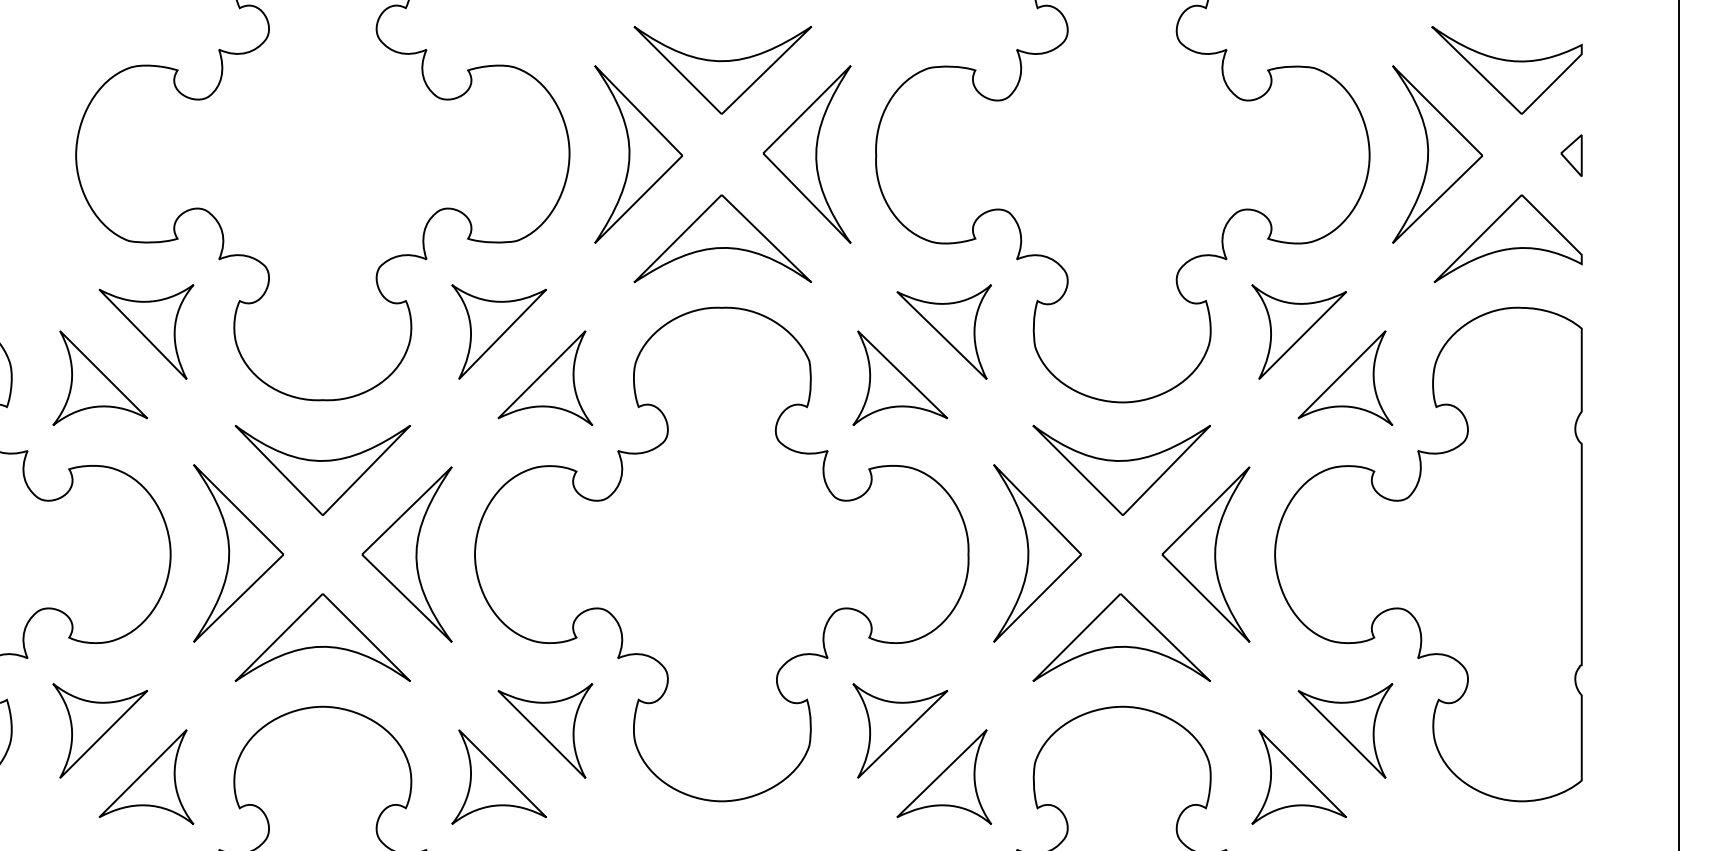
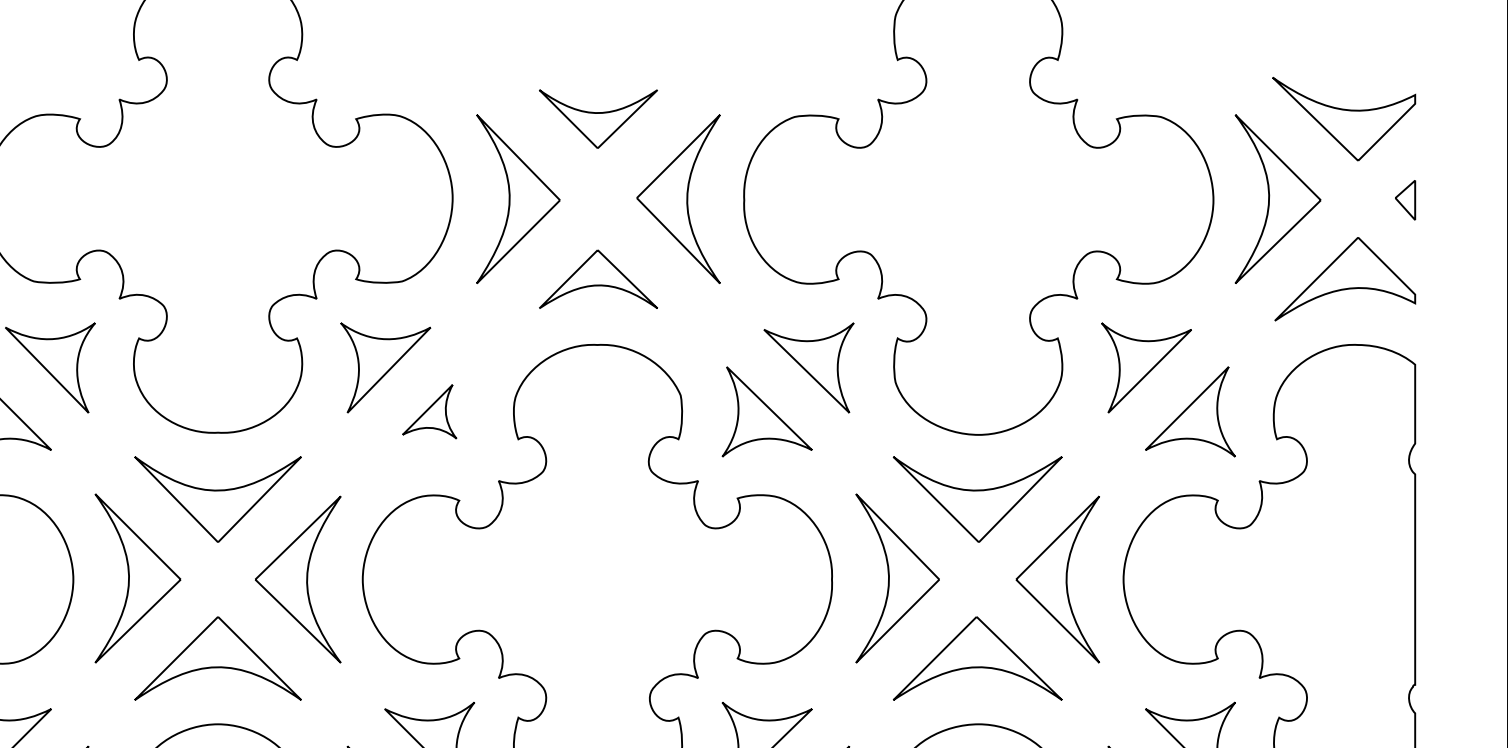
part: (722, 70) -> (598, 119), size x0.7
part: (722, 238) -> (598, 279), size x0.7
part: (545, 377) -> (429, 411), size x0.6

